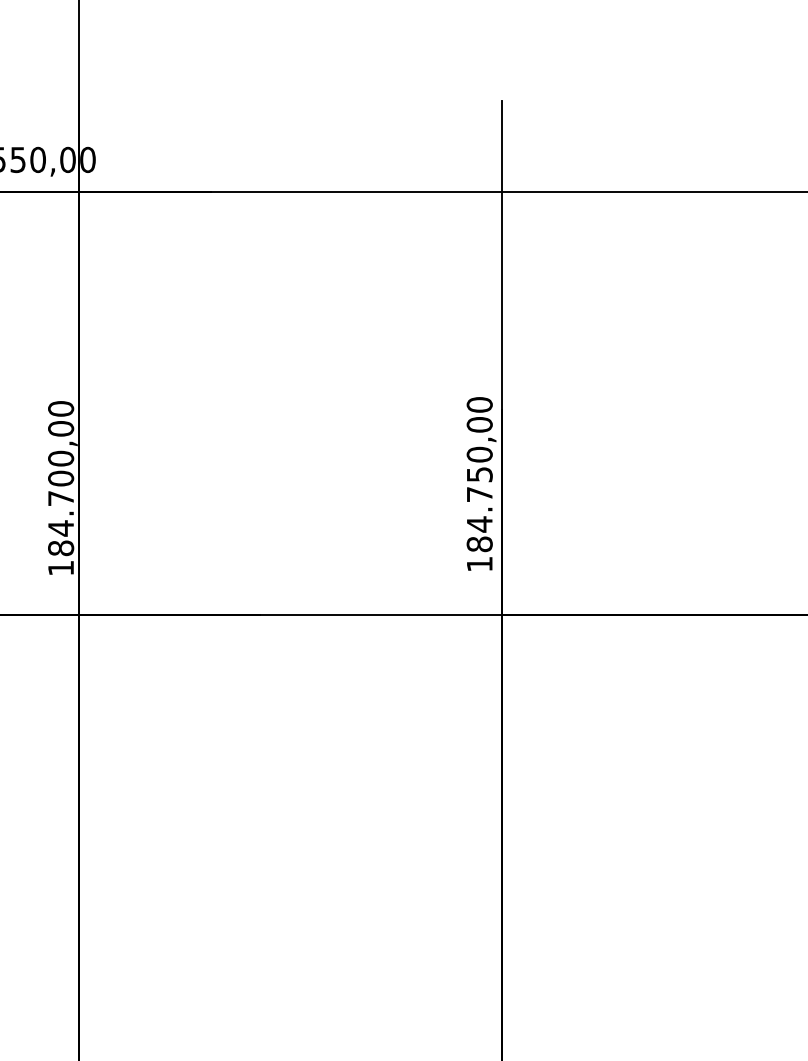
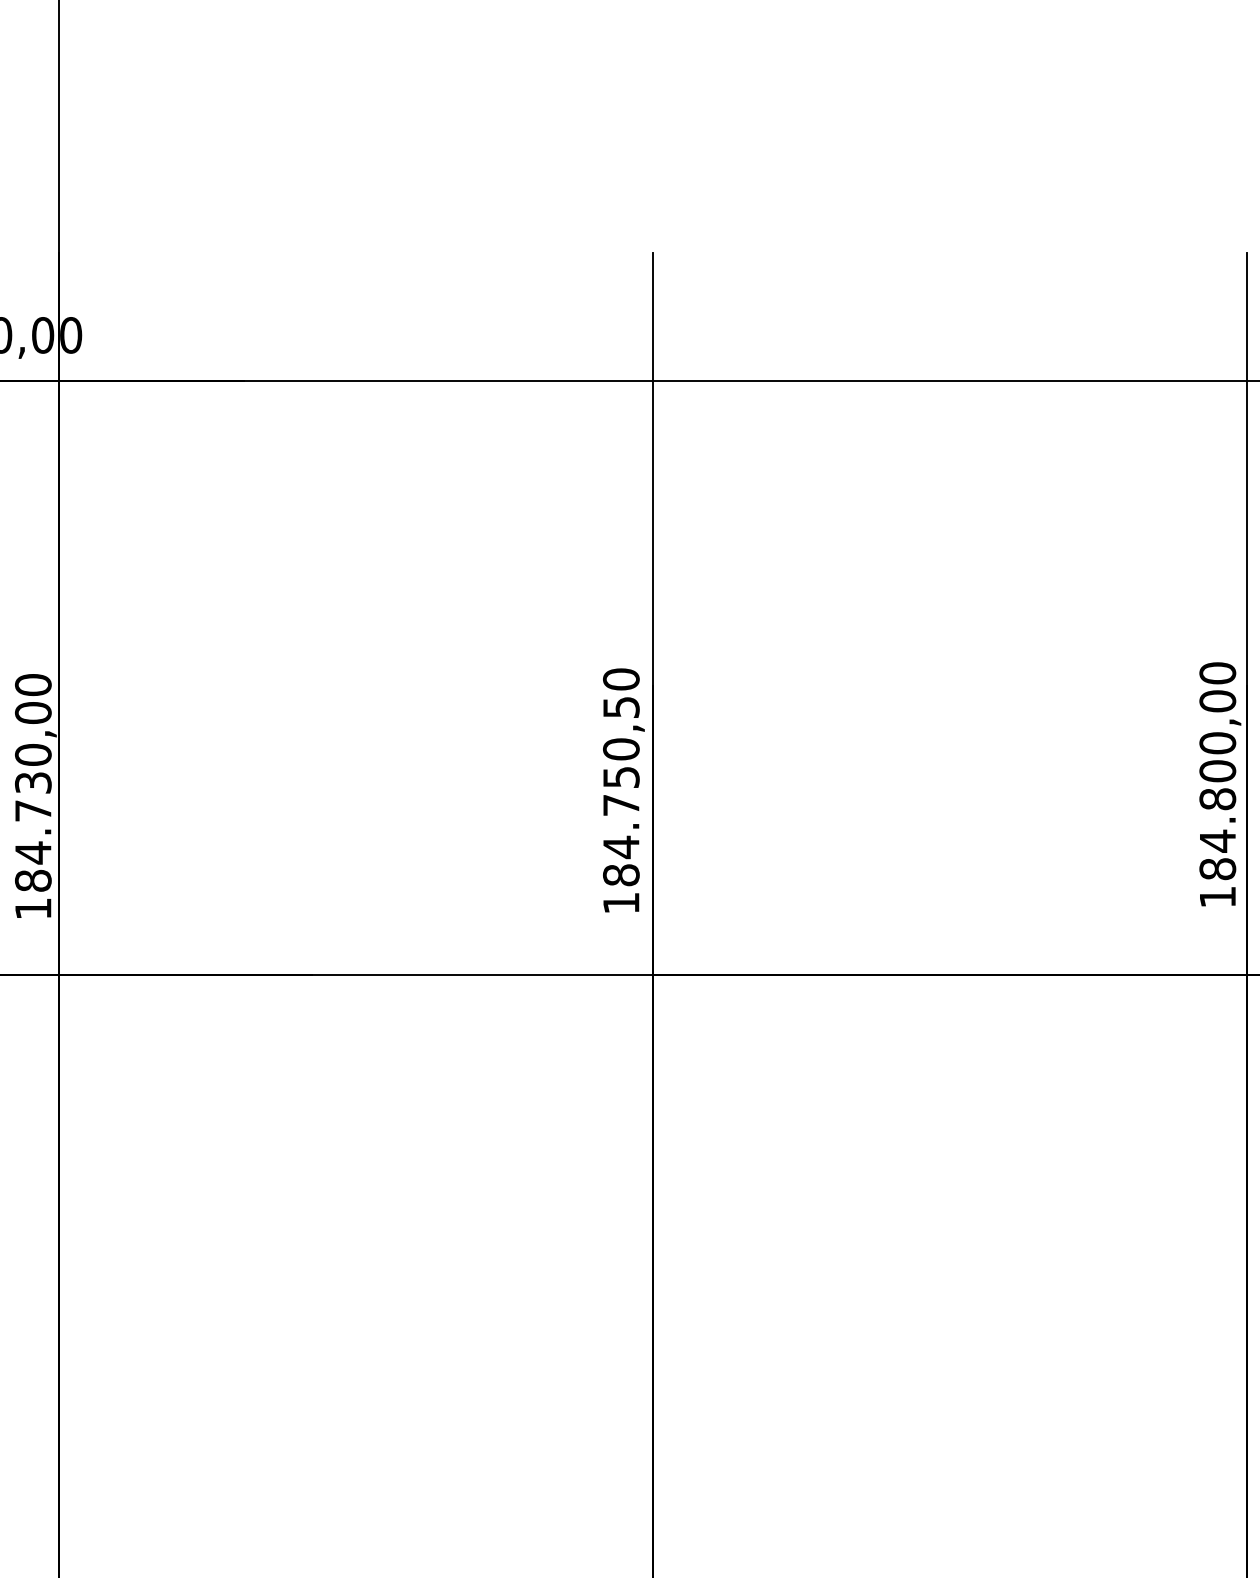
text: (479, 424) -> (621, 707), 184.750,00 -> 184.750,50
text: (61, 478) -> (33, 782), 184.700,00 -> 184.730,00

